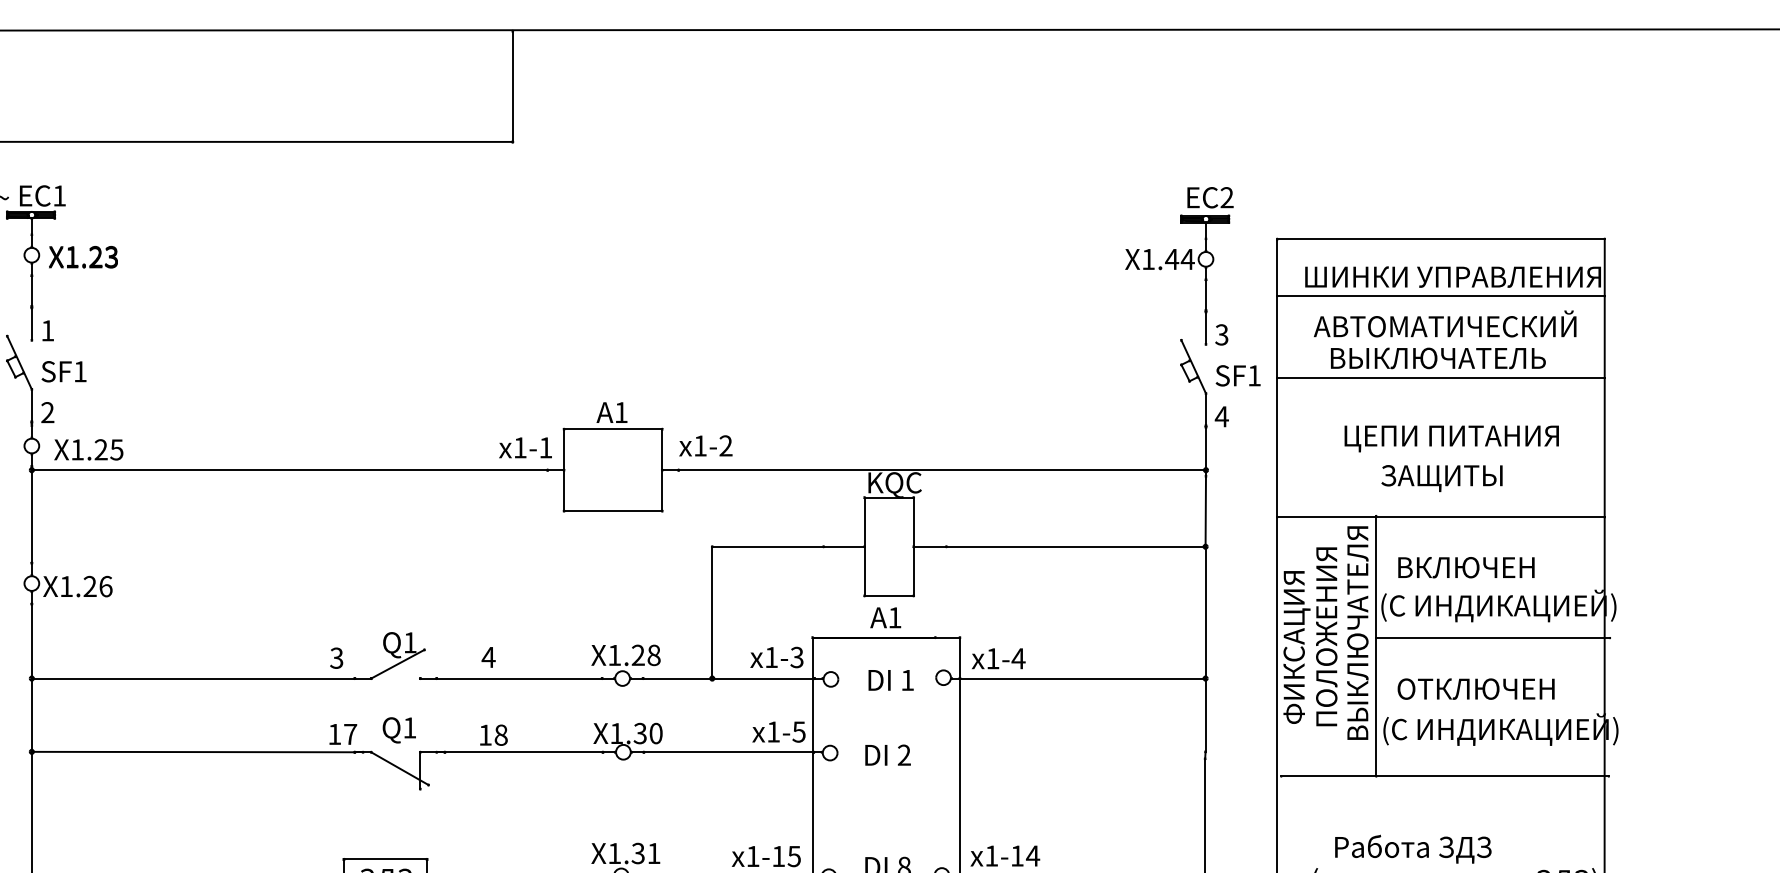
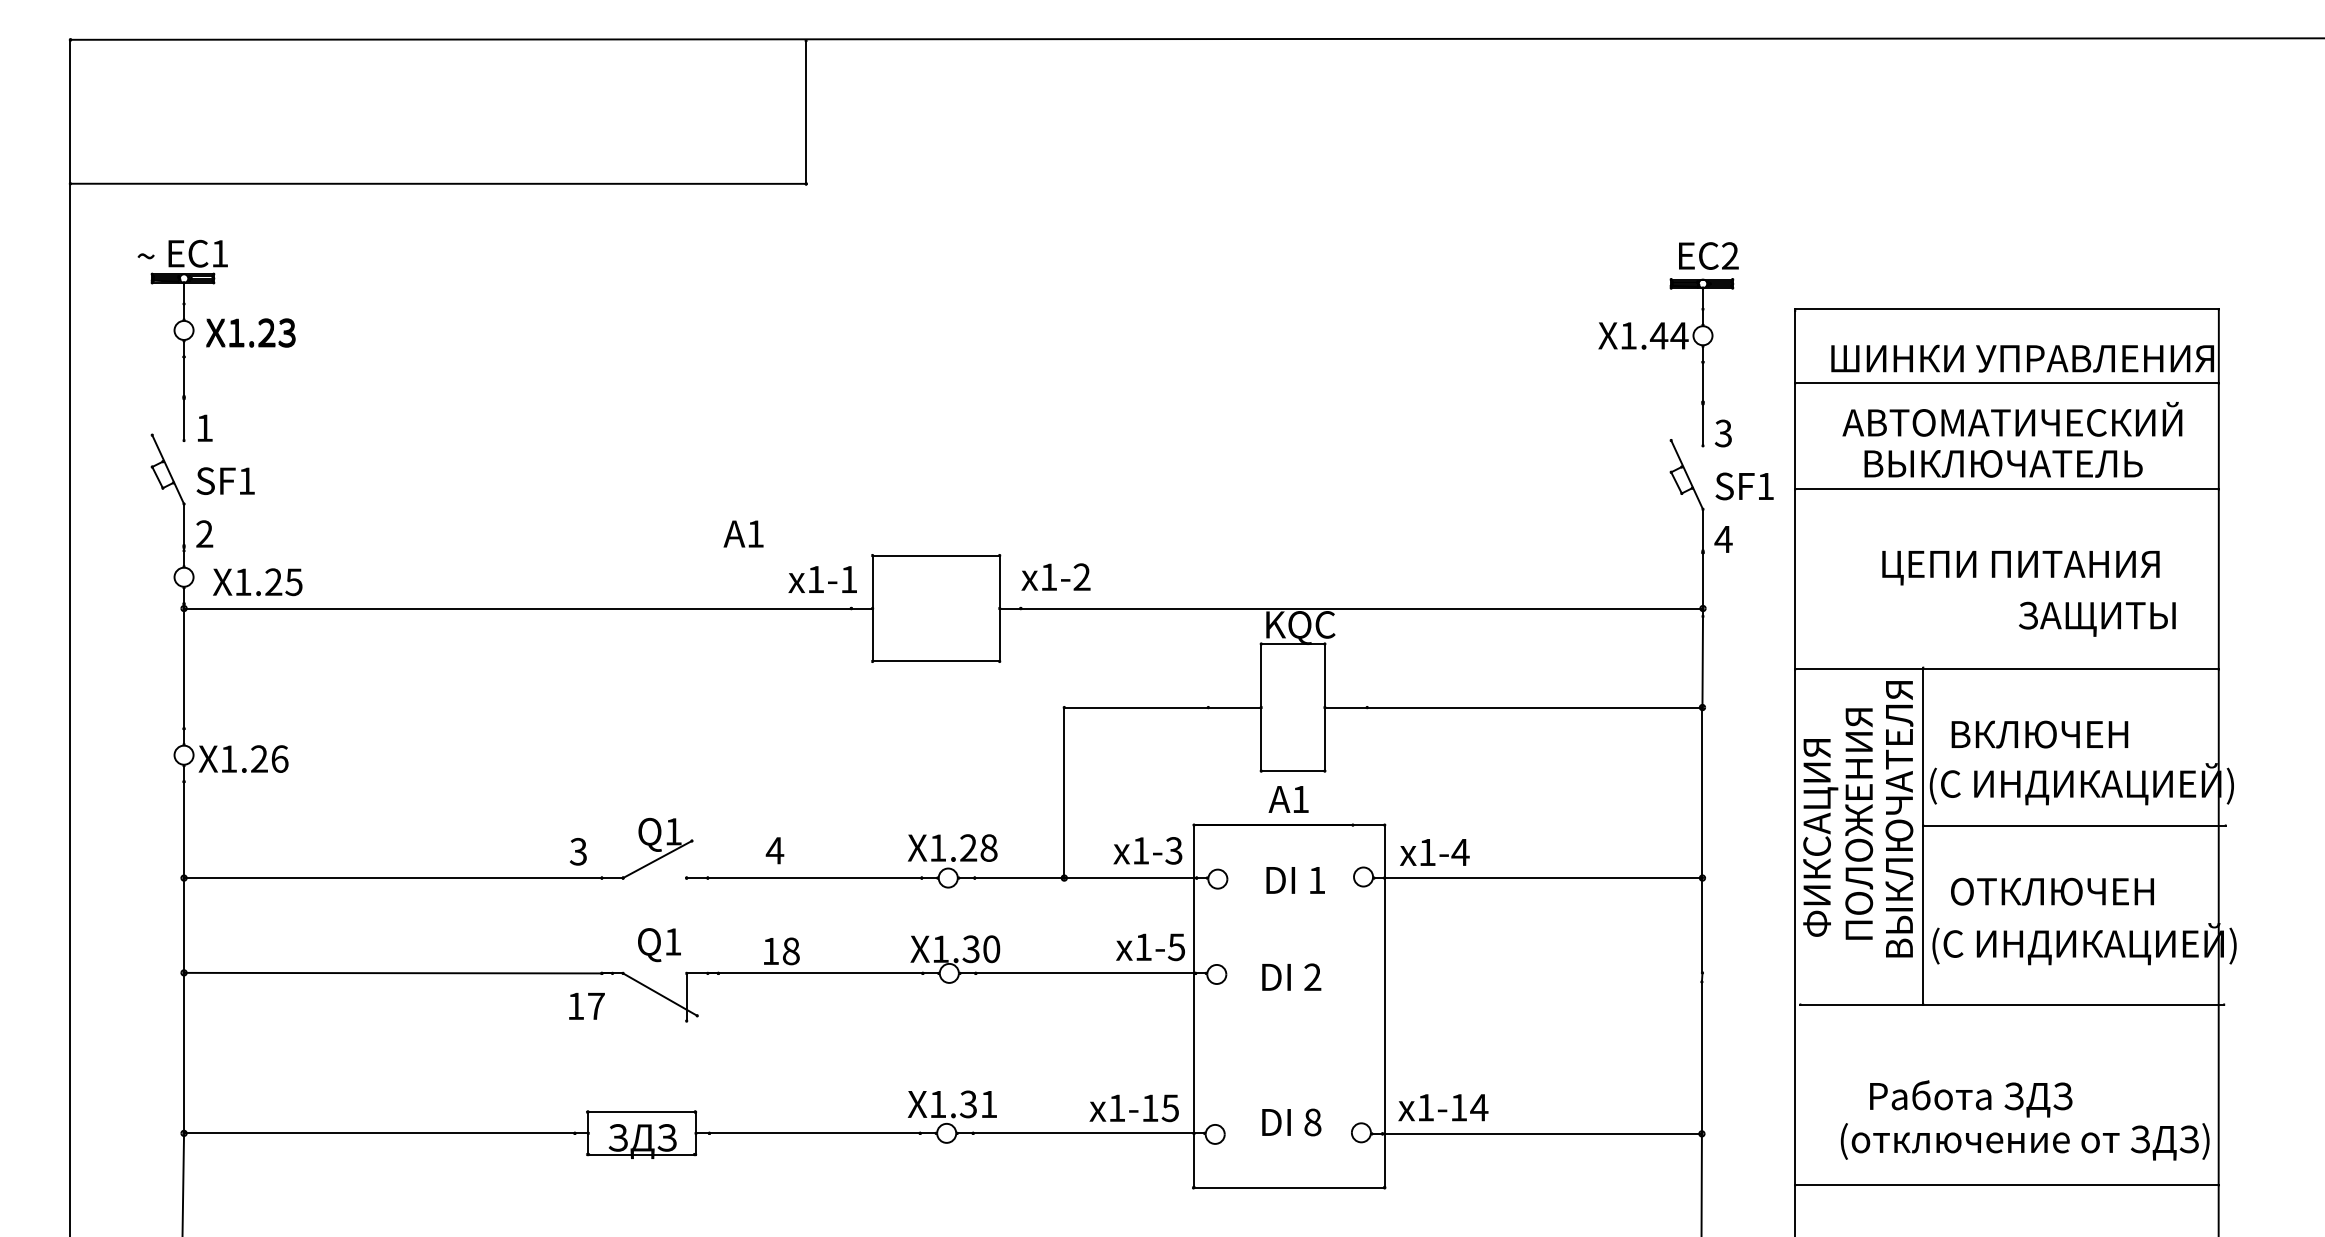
text: (611, 412) -> (743, 533), moved
text: (1442, 477) -> (2097, 618), moved
text: (342, 734) -> (586, 1006), moved

